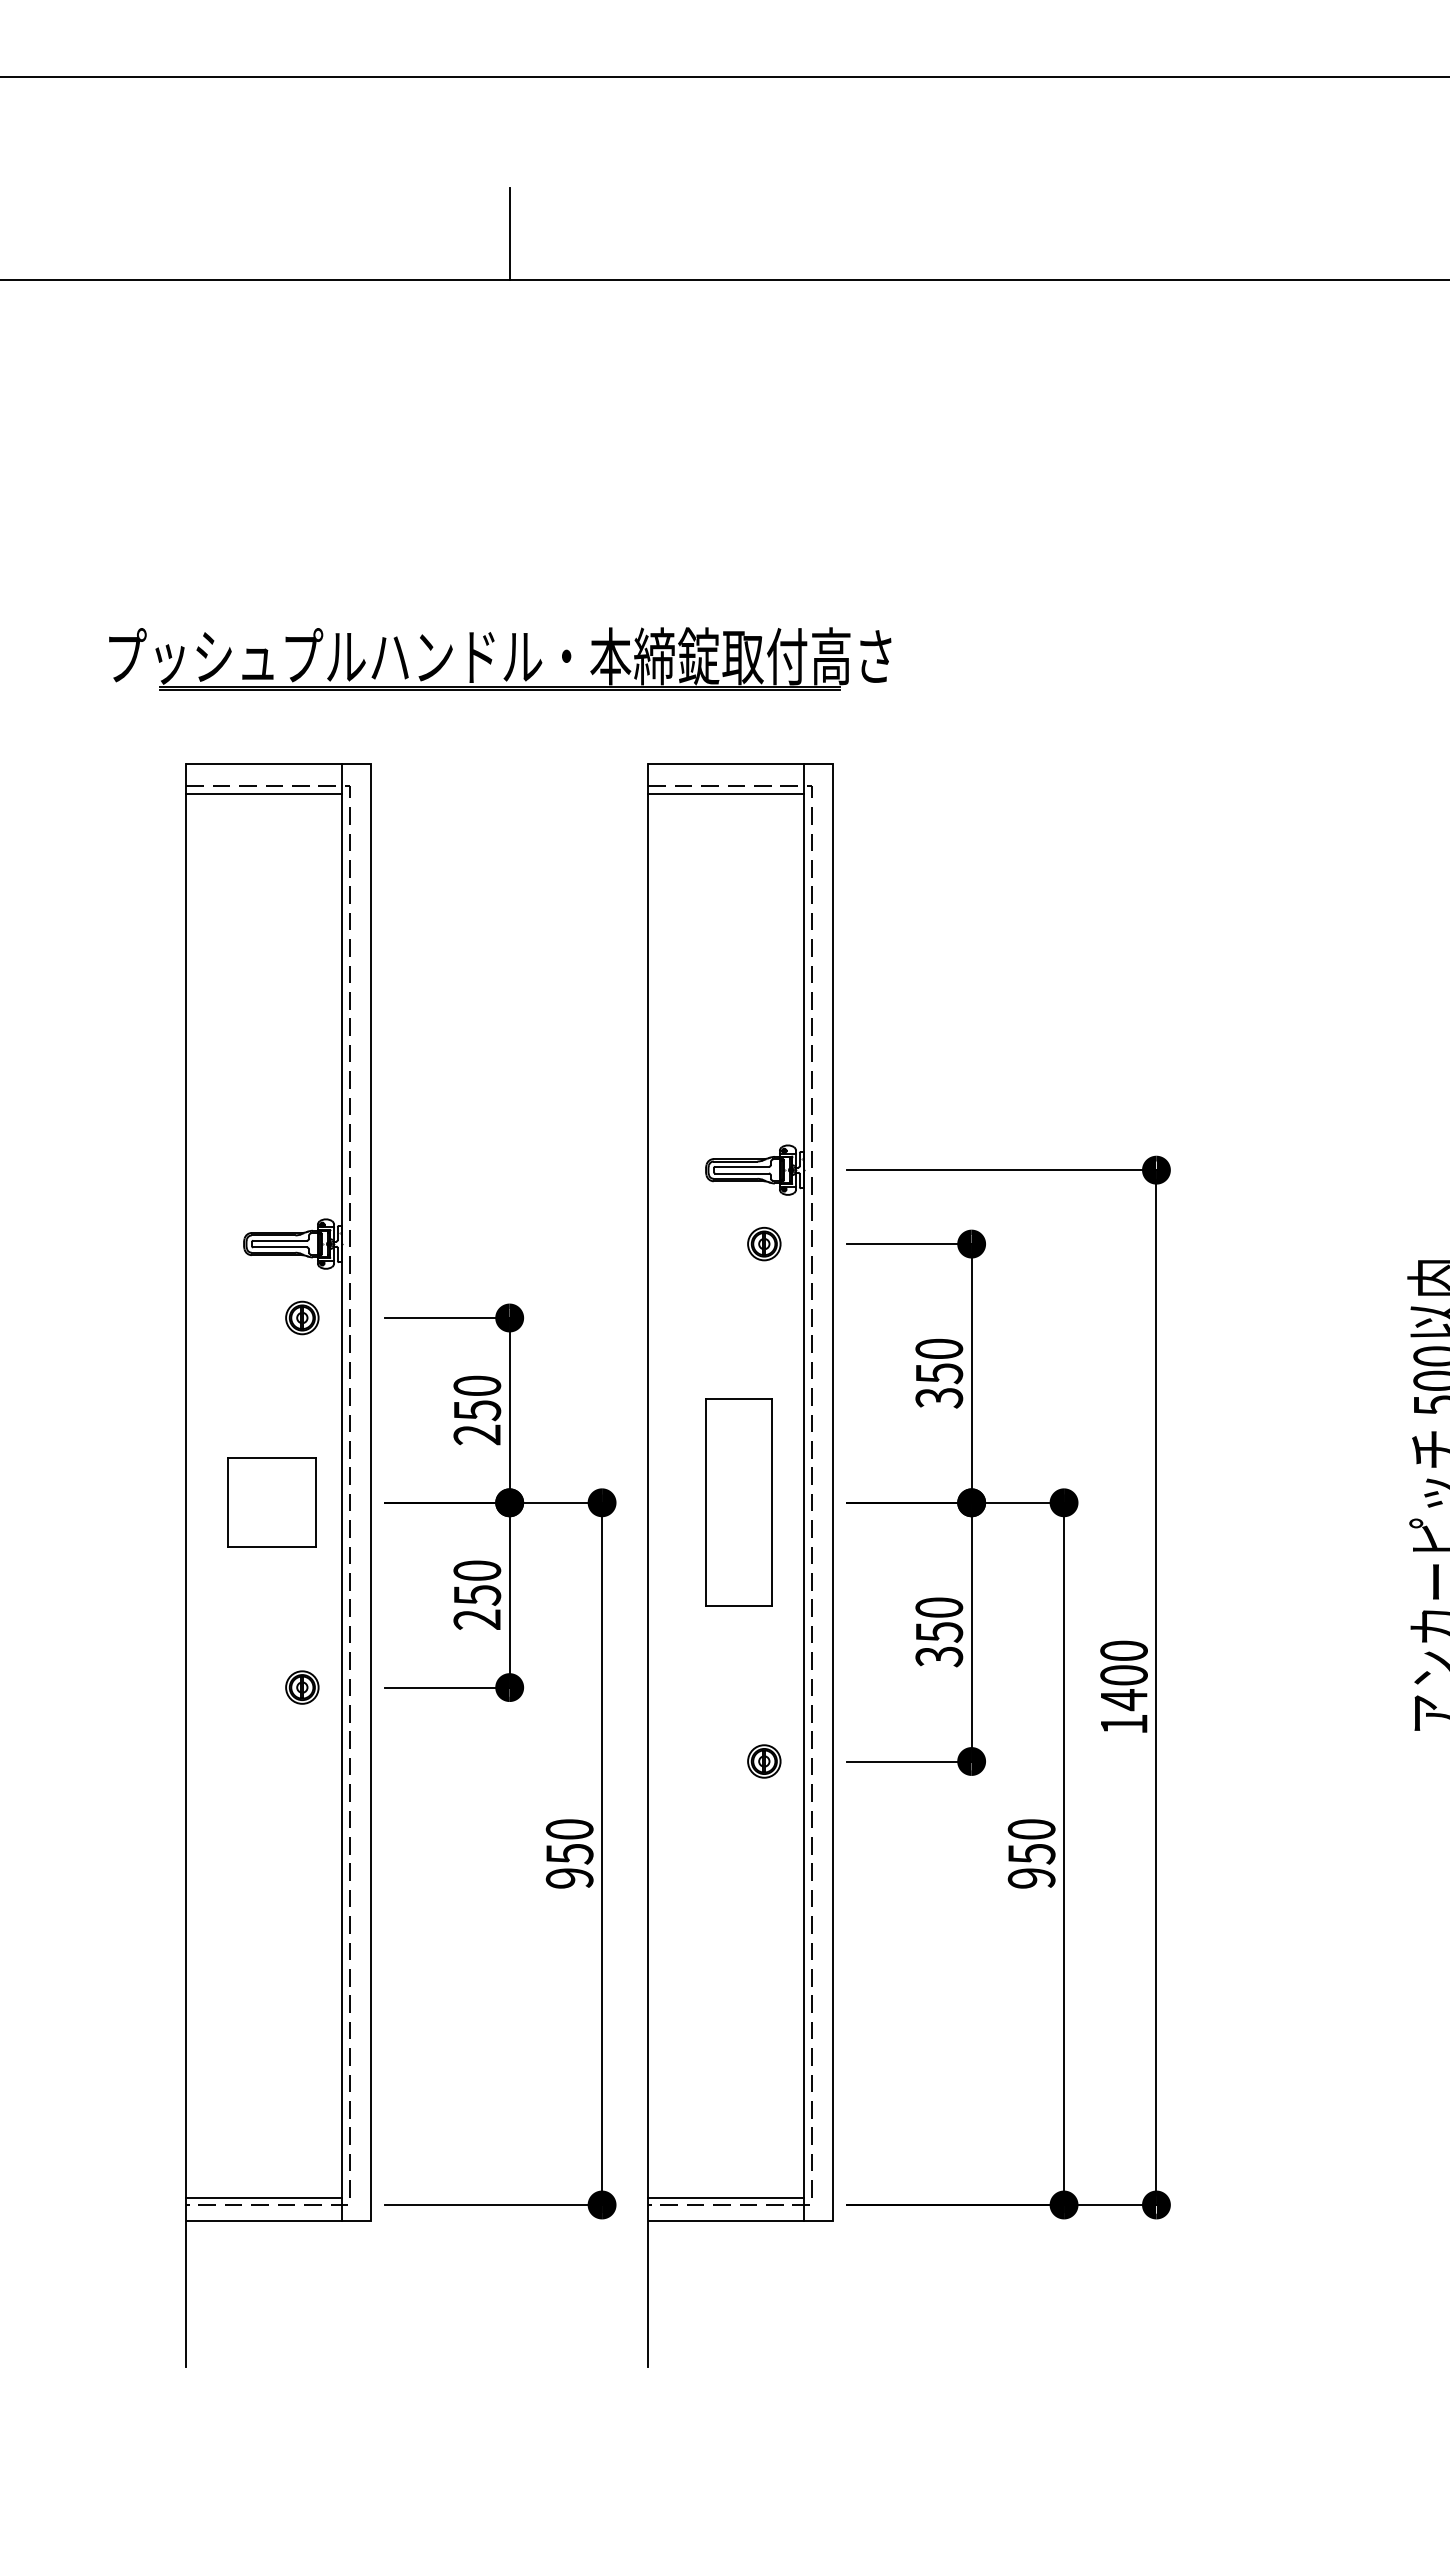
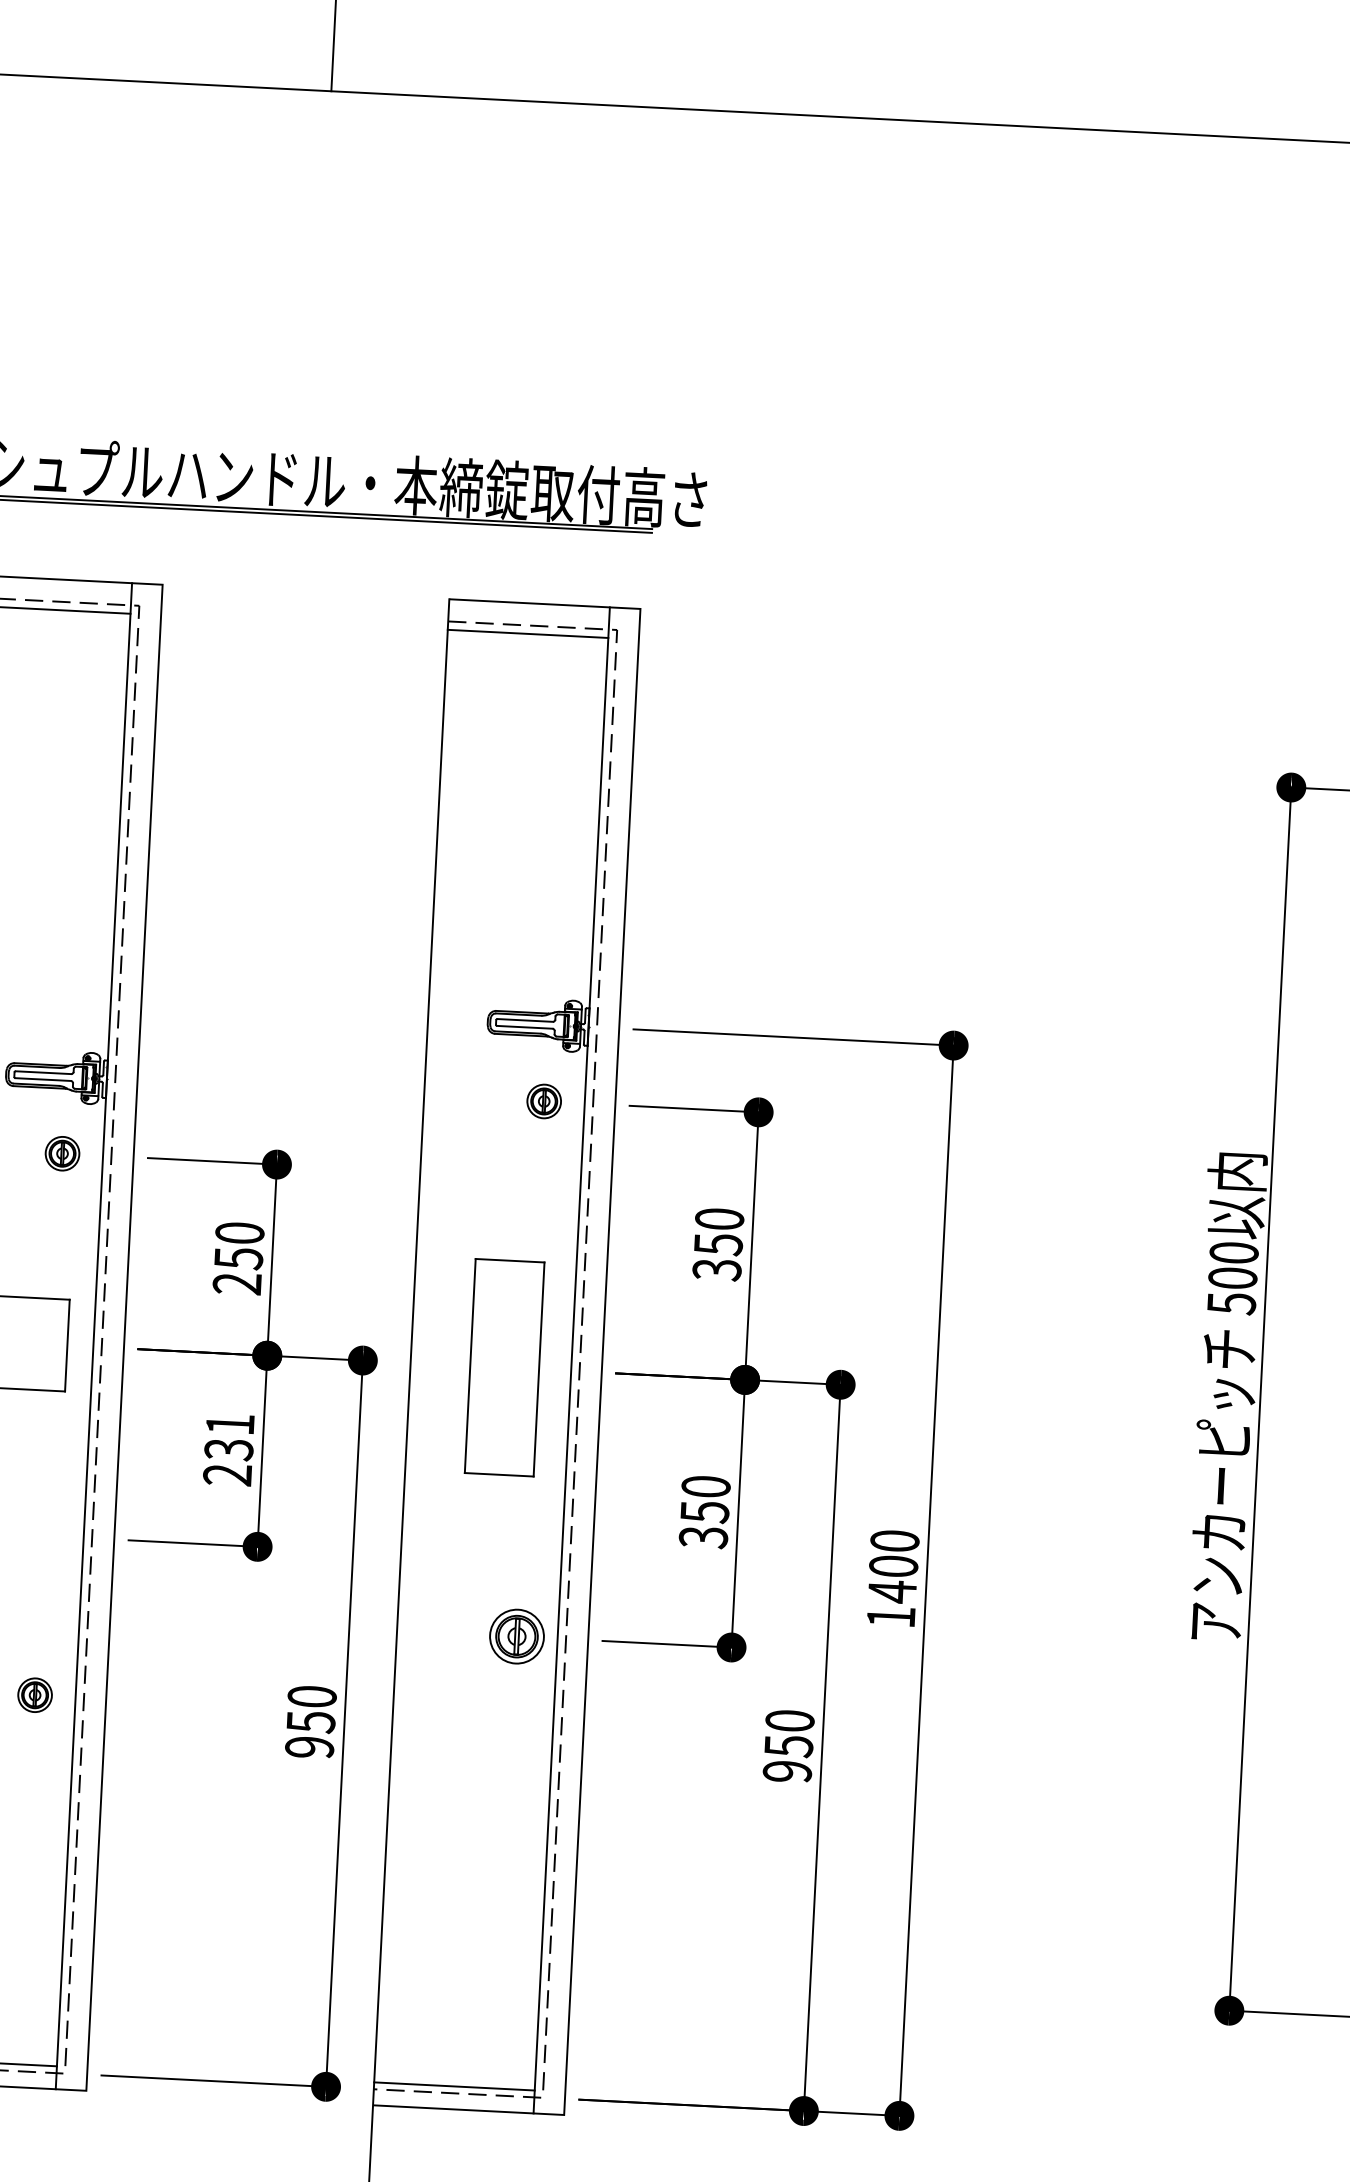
text: (477, 1582) -> (229, 1436), 250 -> 231
part: (302, 1687) -> (35, 1695), moved
part: (764, 1761) -> (517, 1636), size x1.6

